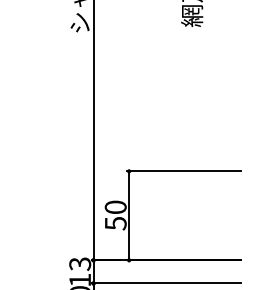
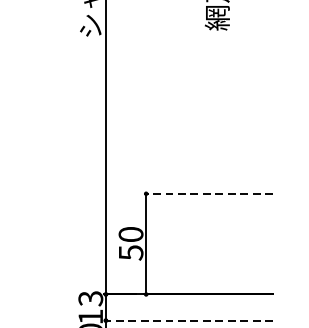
line: (184, 171) -> (208, 193), solid -> dashed
line: (166, 283) -> (188, 320), solid -> dashed

